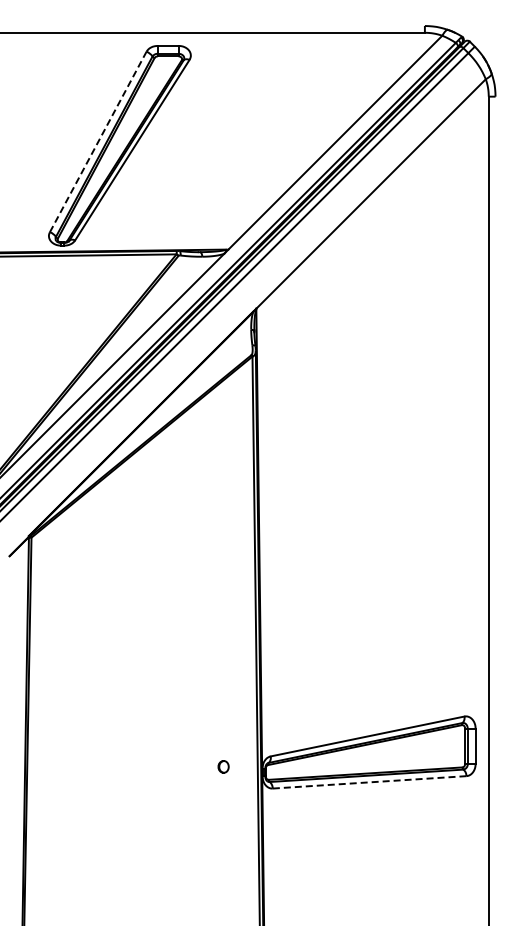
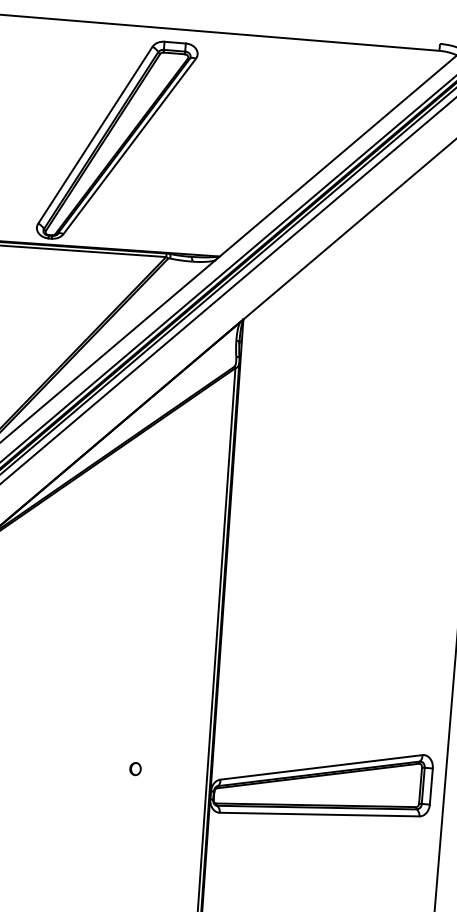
line: (98, 141) -> (95, 134), dashed -> solid
part: (223, 766) -> (135, 768), moved
line: (369, 782) -> (319, 814), dashed -> solid

